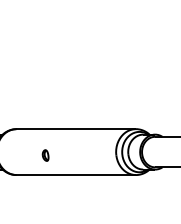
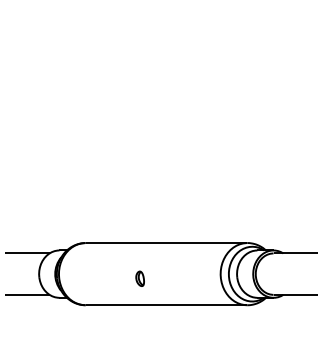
part: (45, 155) -> (139, 278), moved

